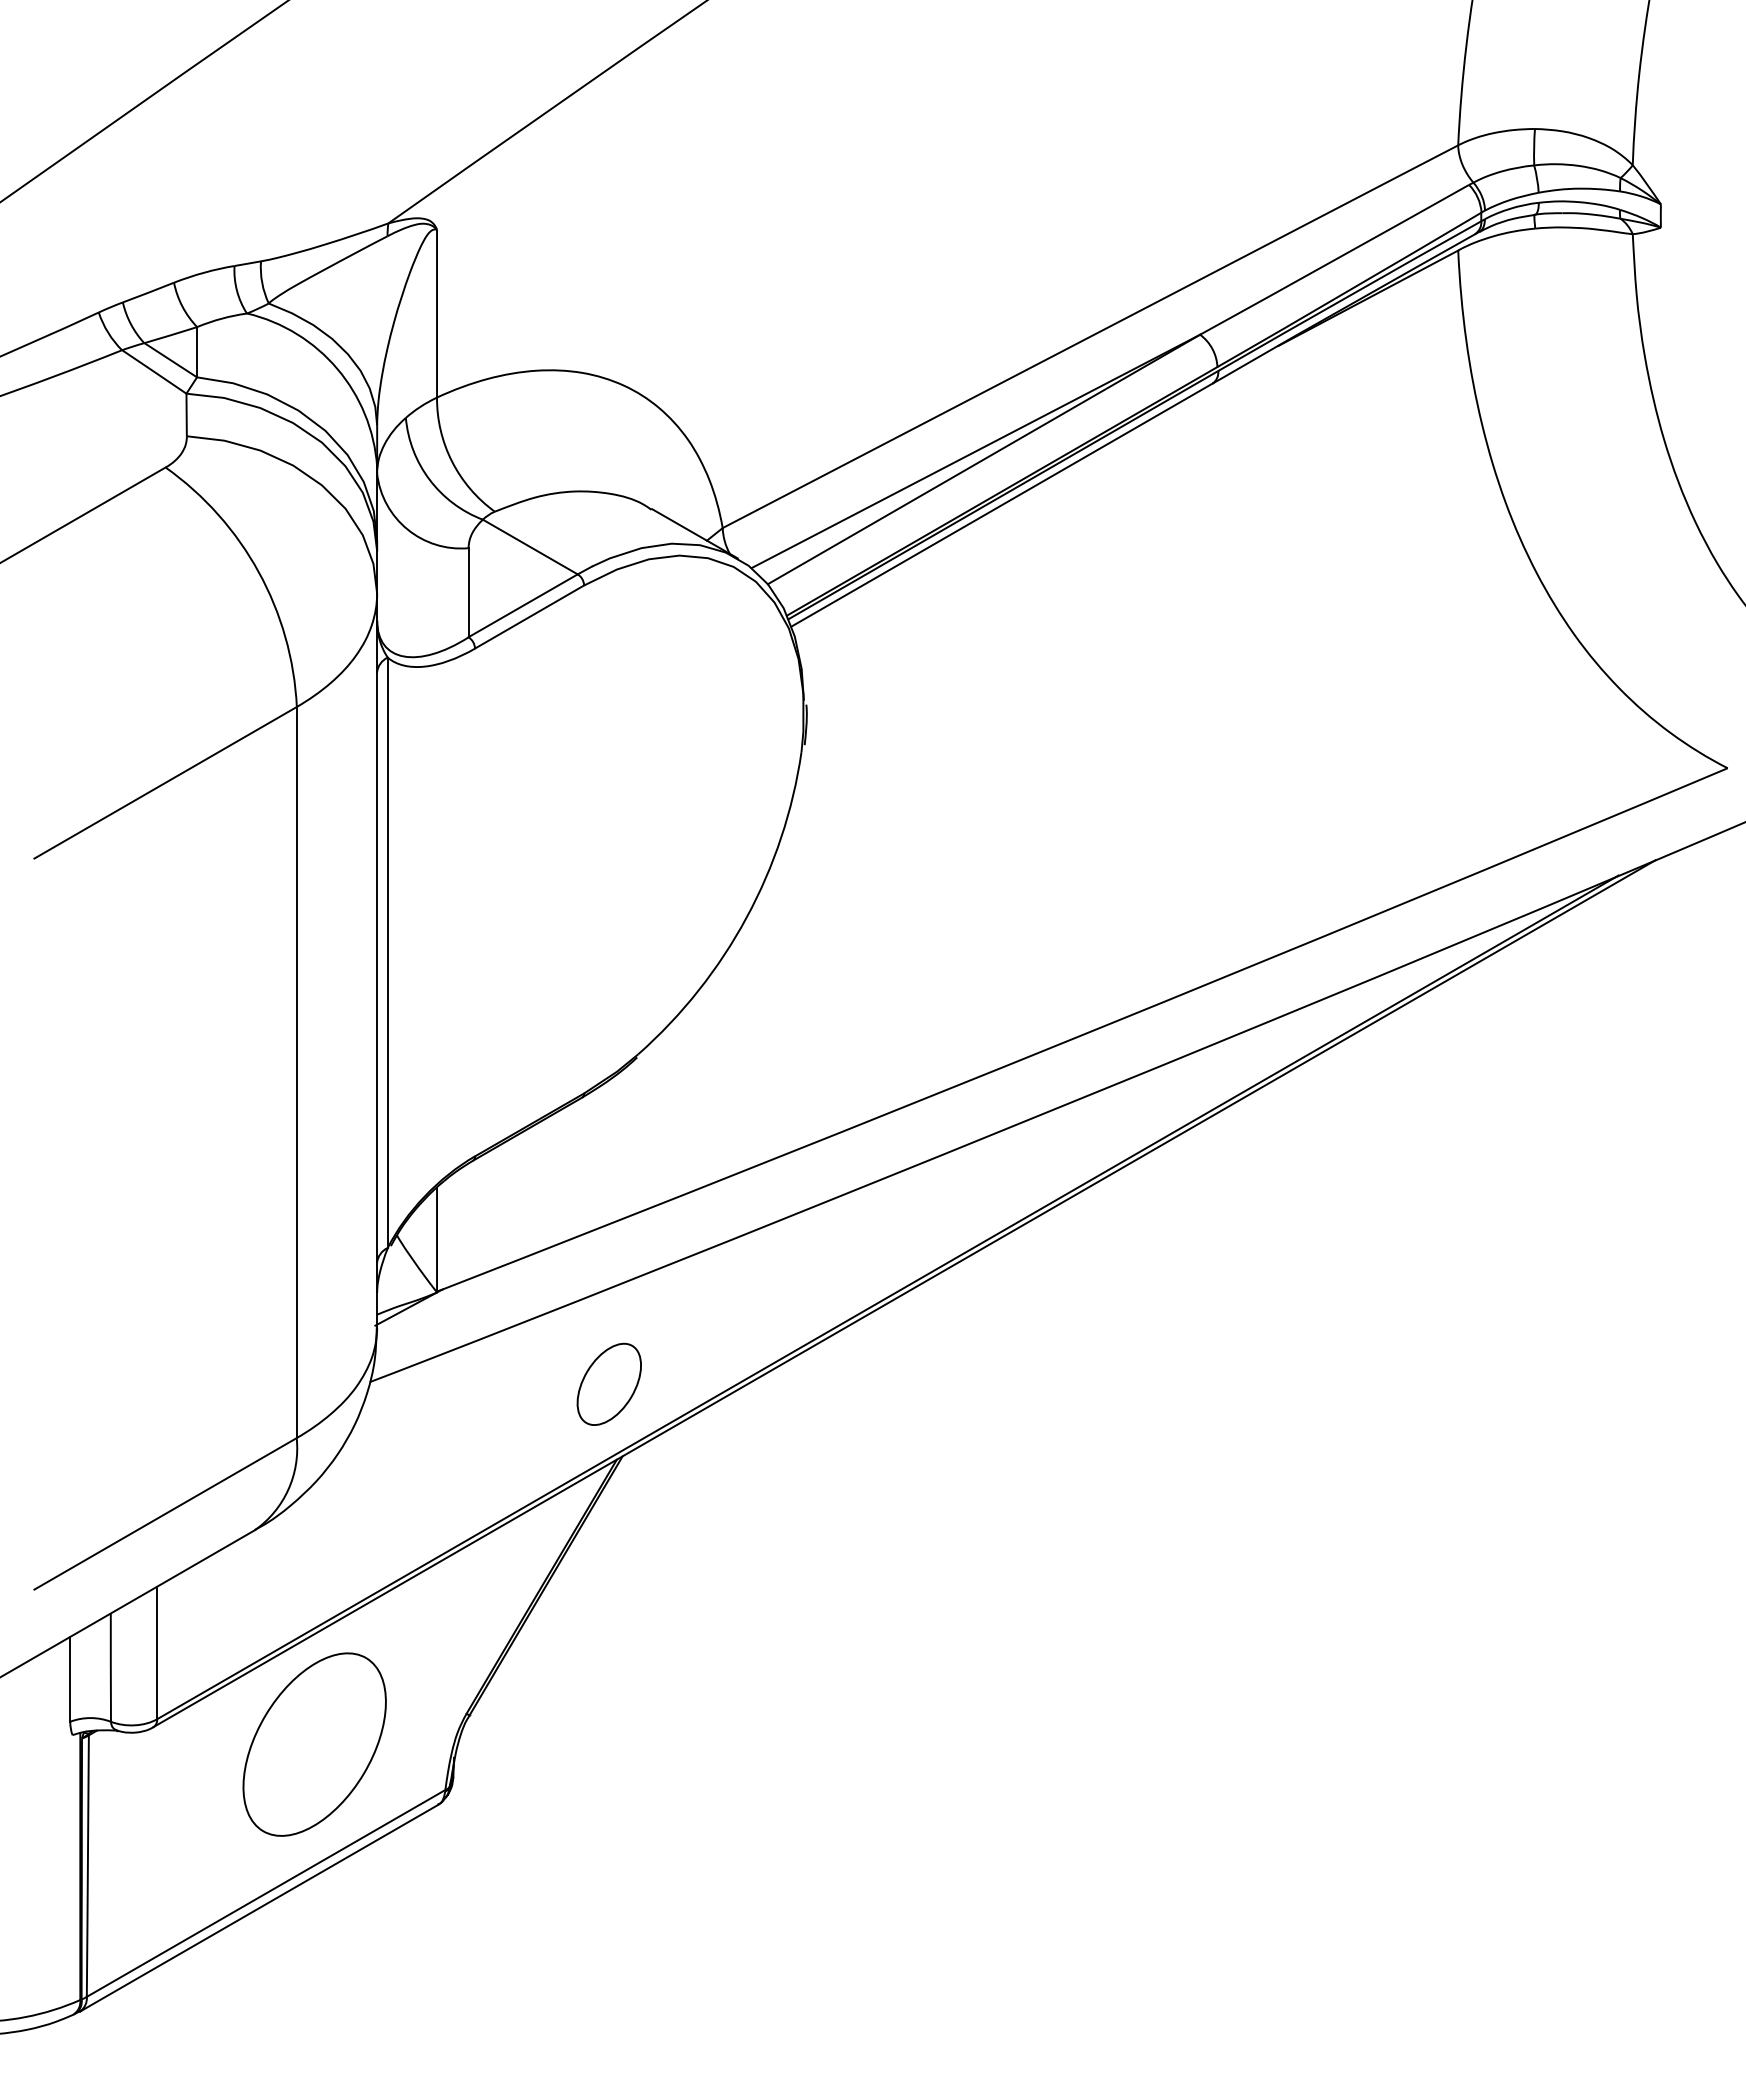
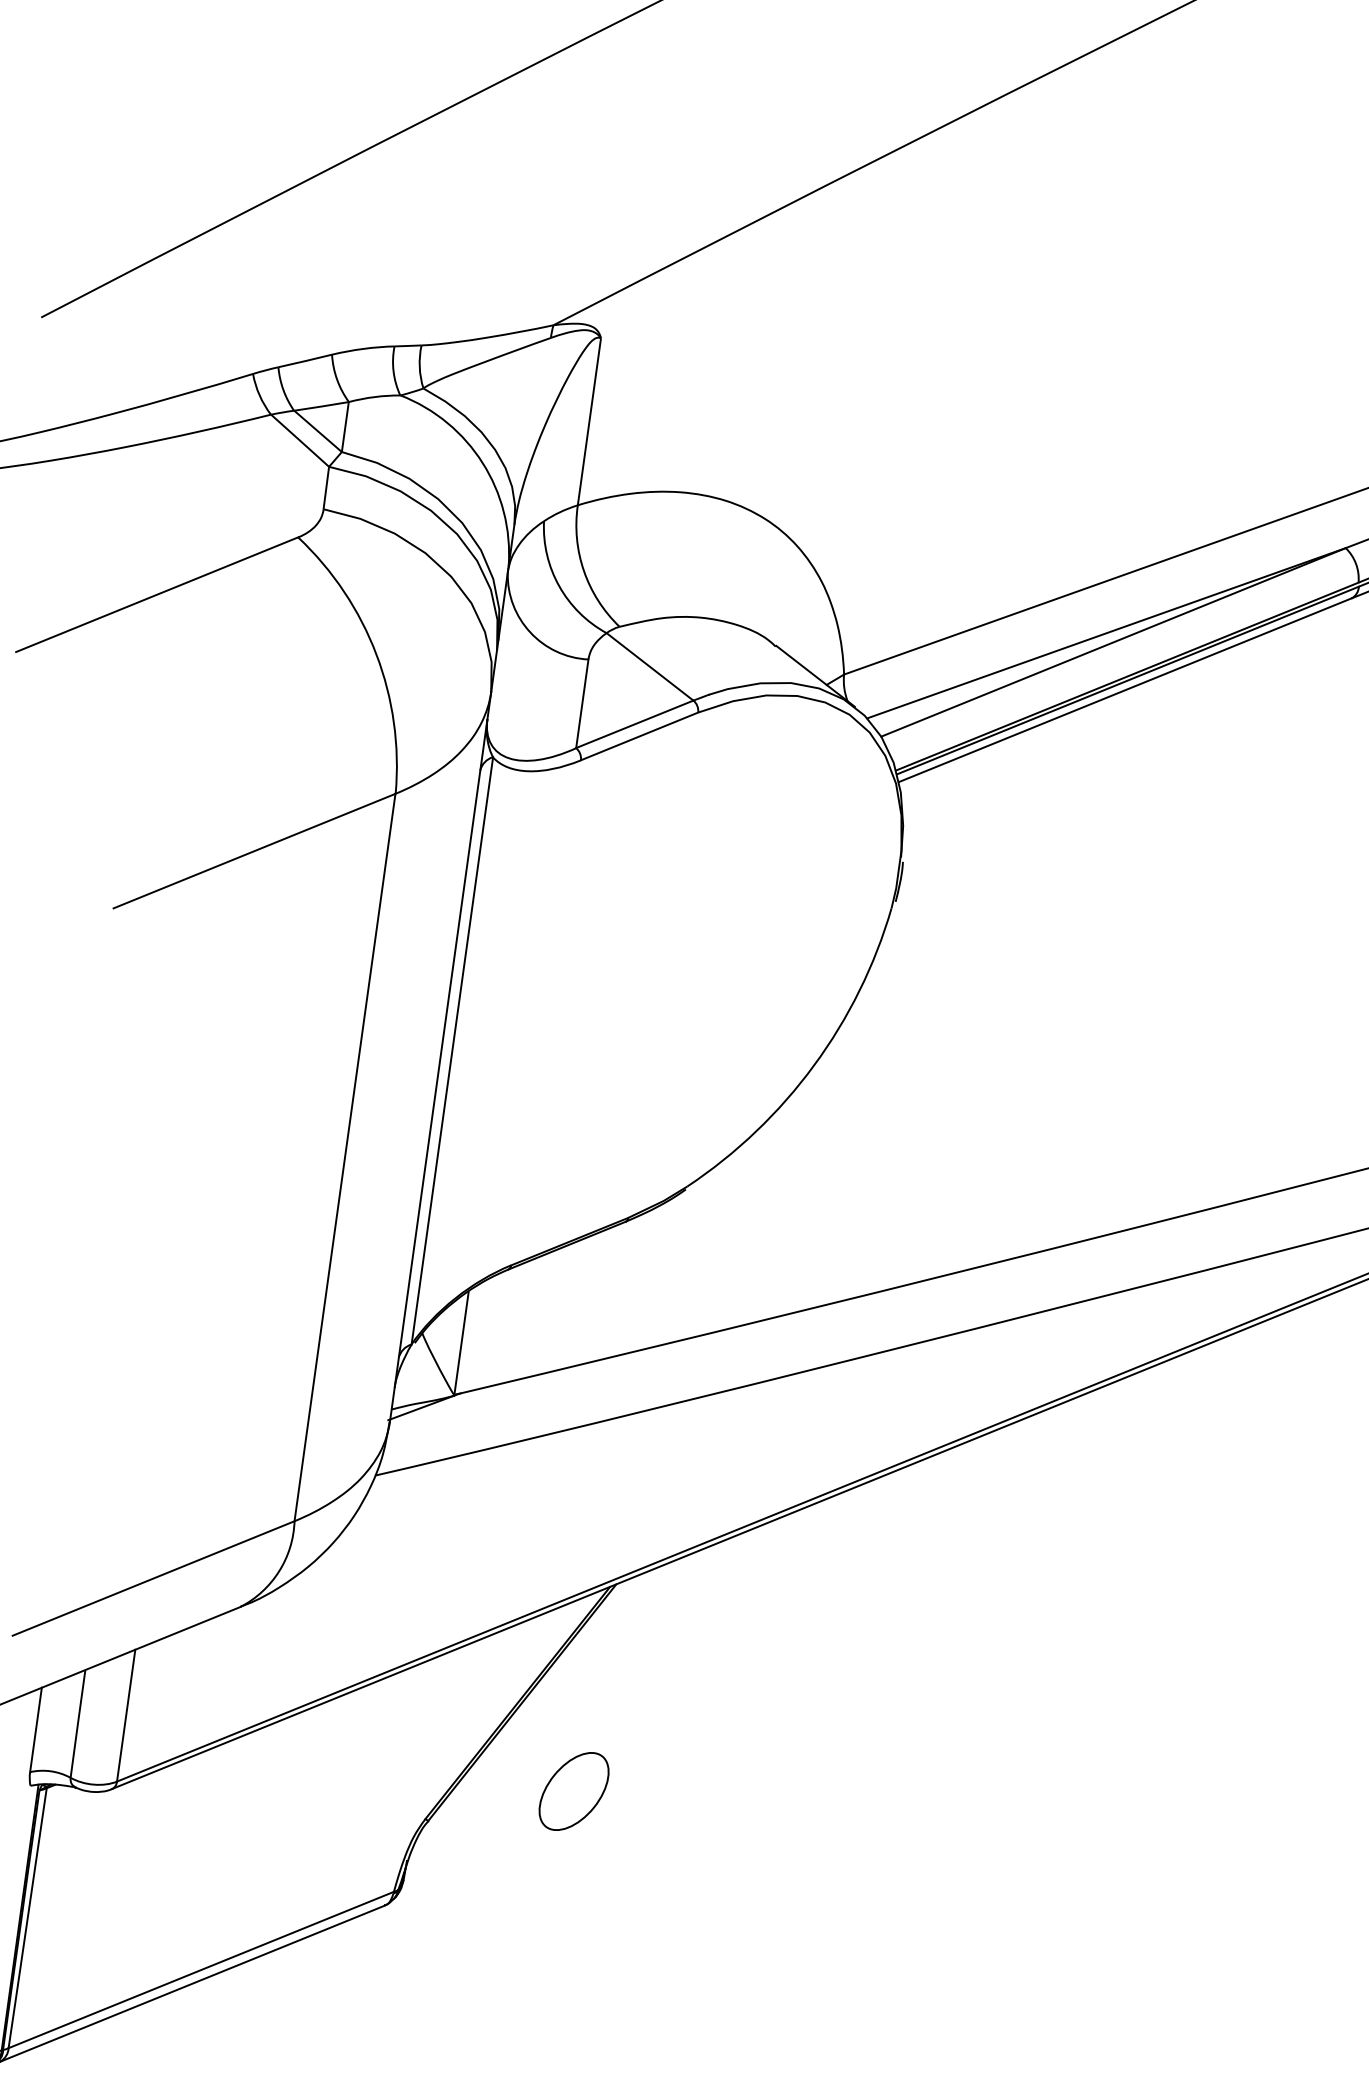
part: (608, 1383) -> (573, 1790), moved
part: (314, 1744) -> (269, 1828), removed

